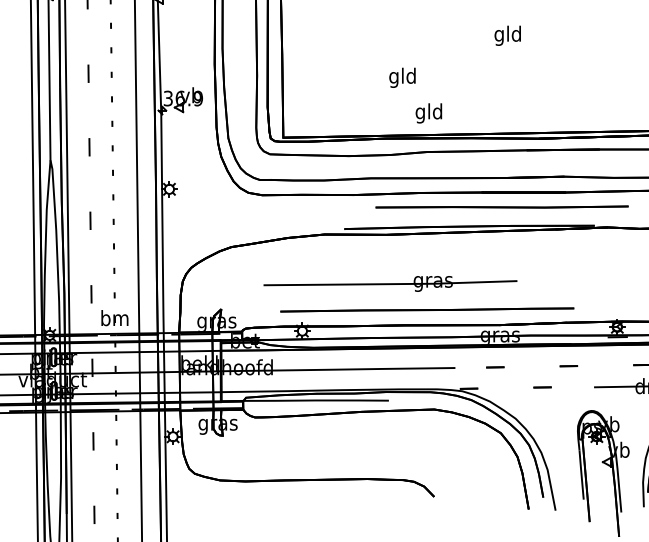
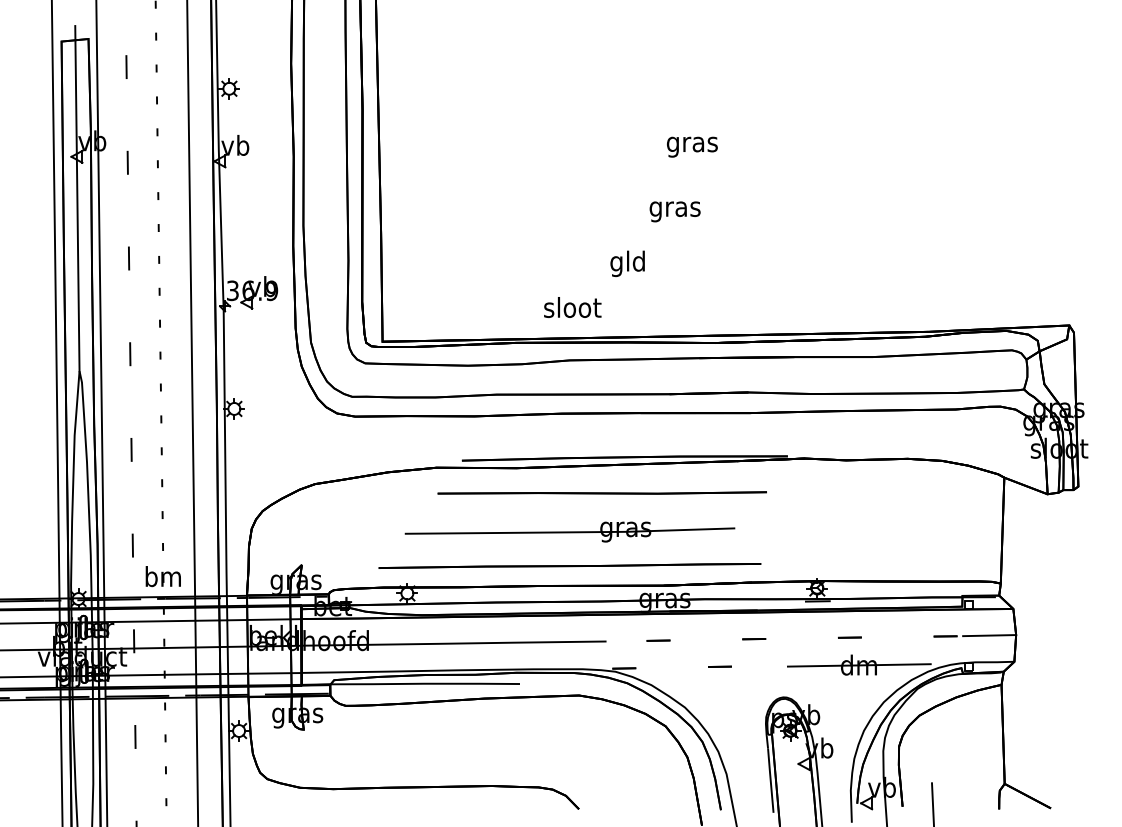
text: (507, 36) -> (674, 209), gld -> gras
text: (402, 77) -> (627, 263), moved
text: (429, 113) -> (572, 310), gld -> sloot
line: (501, 206) -> (601, 492), moved
part: (390, 283) -> (569, 531), moved

